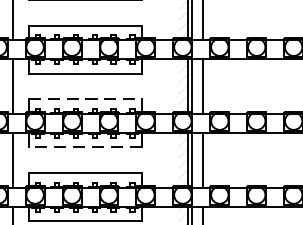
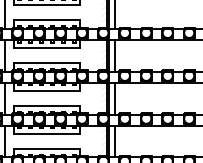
line: (84, 99) -> (46, 63), dashed -> solid
line: (84, 148) -> (46, 91), dashed -> solid

